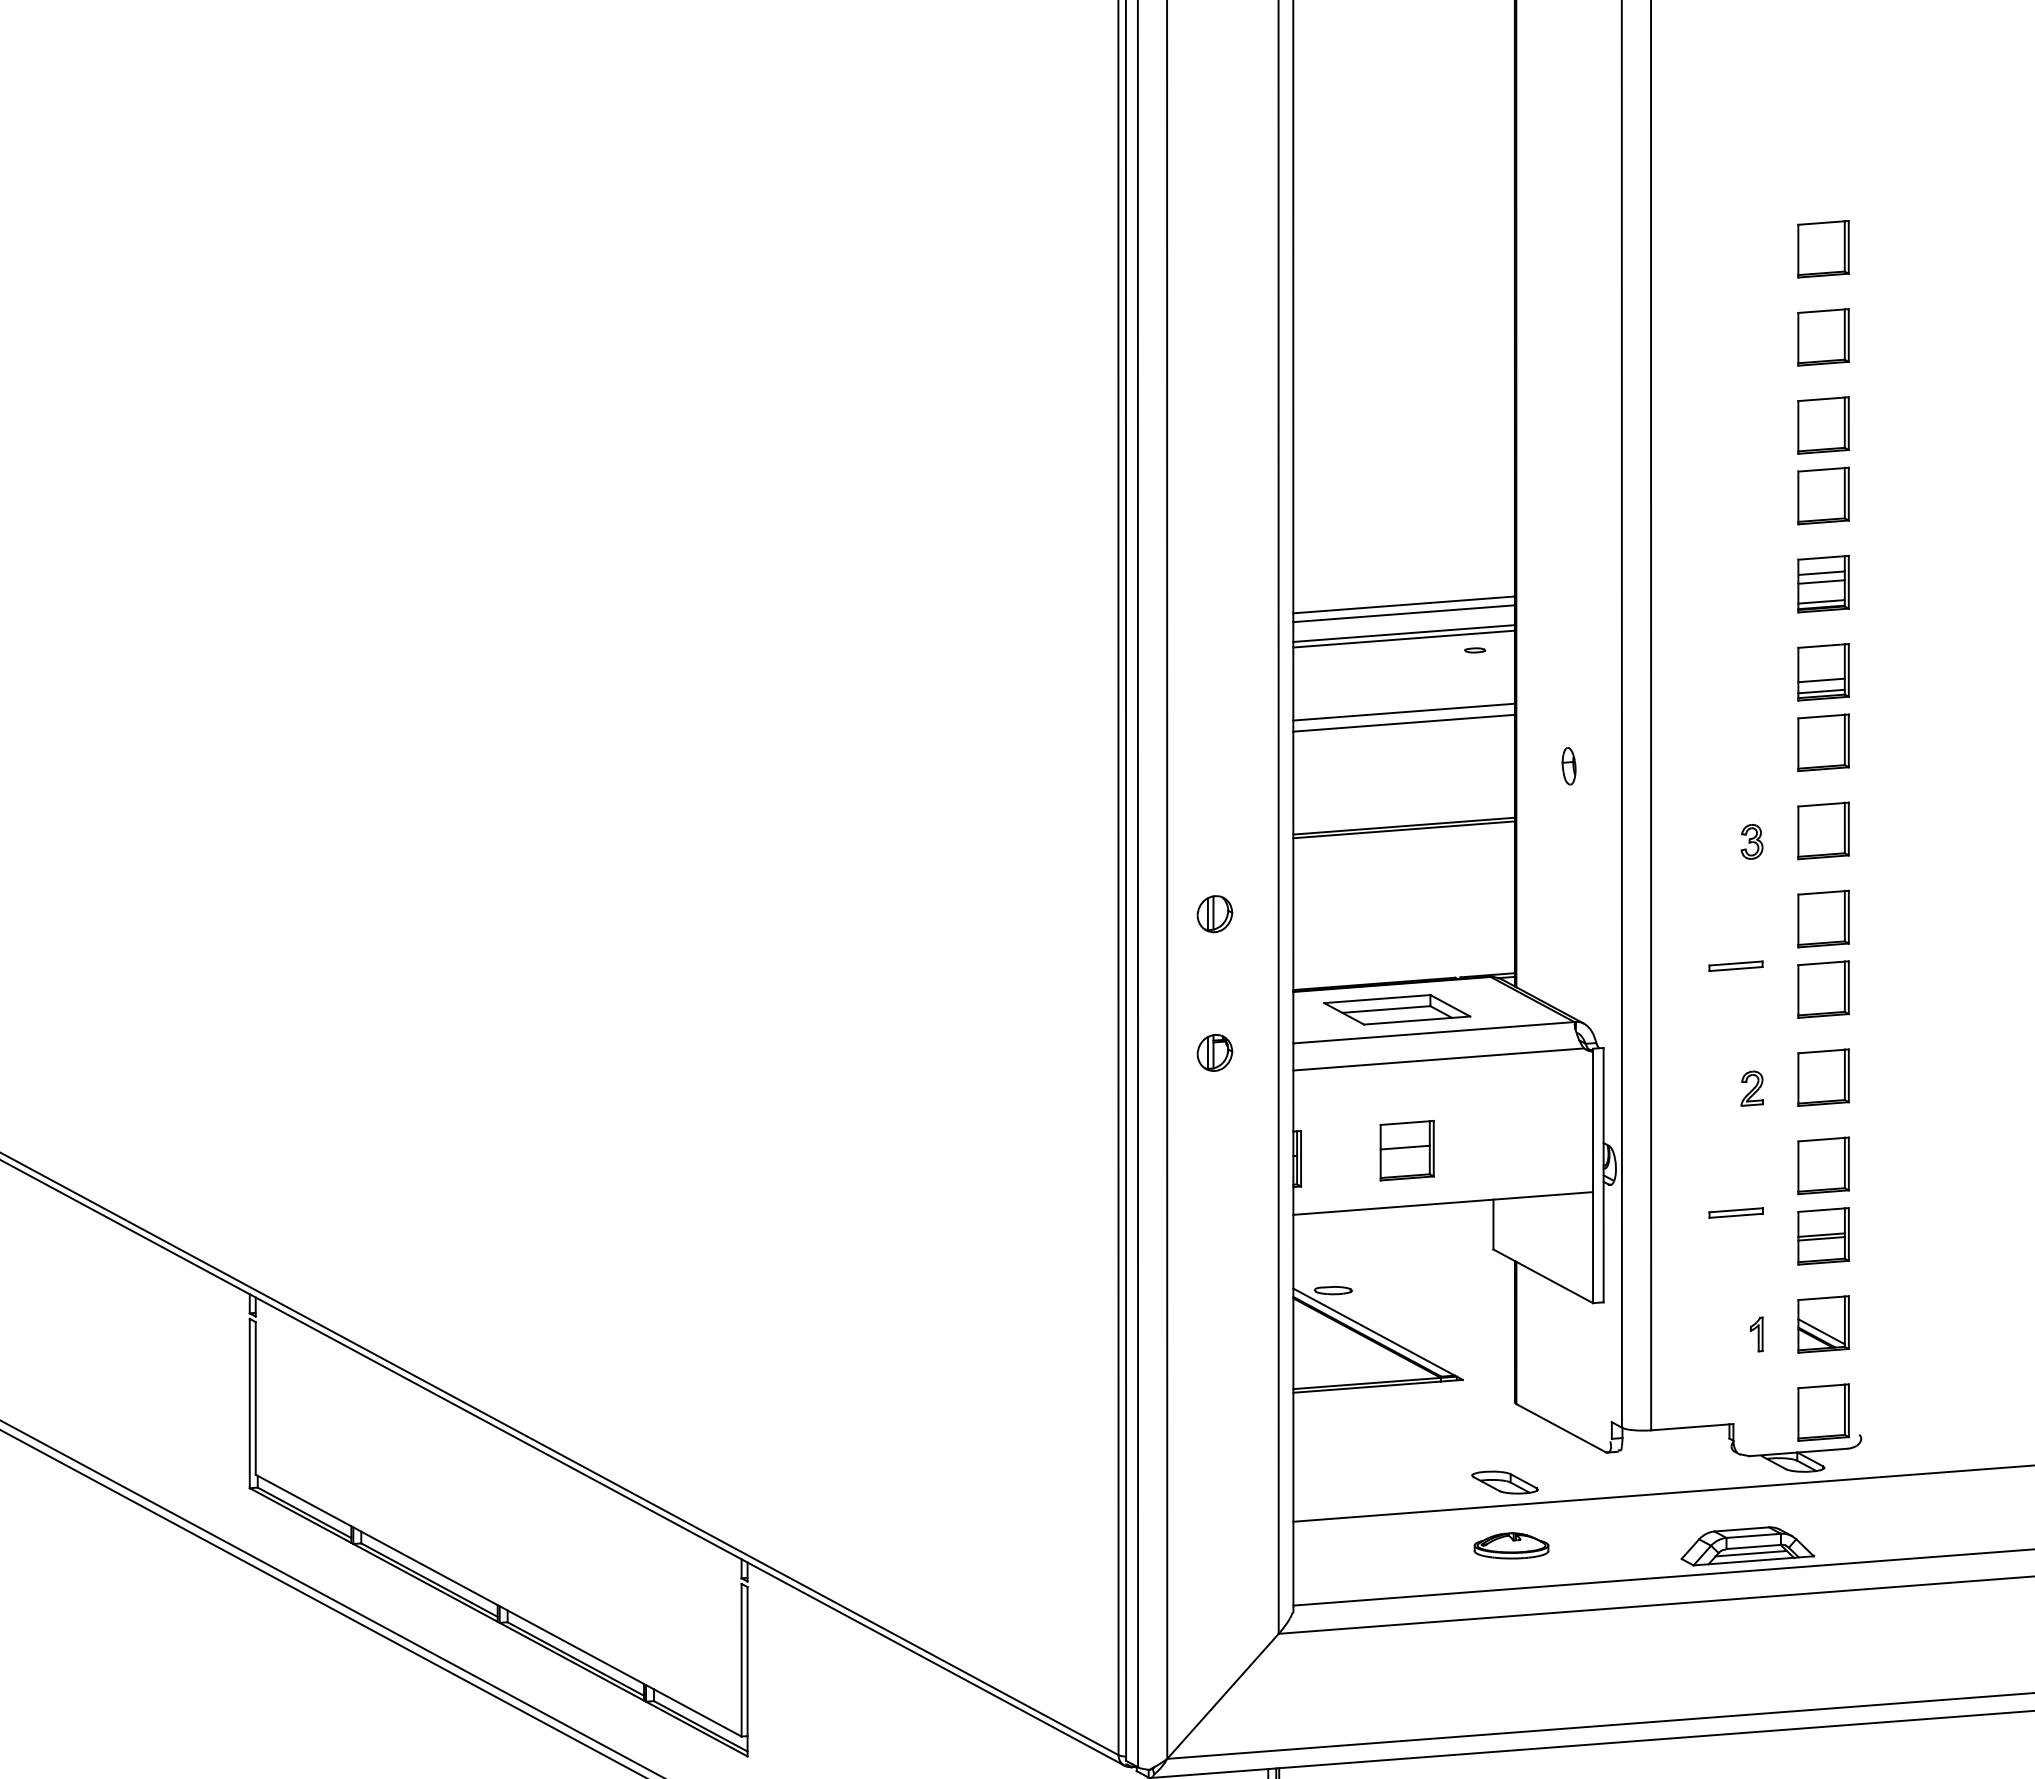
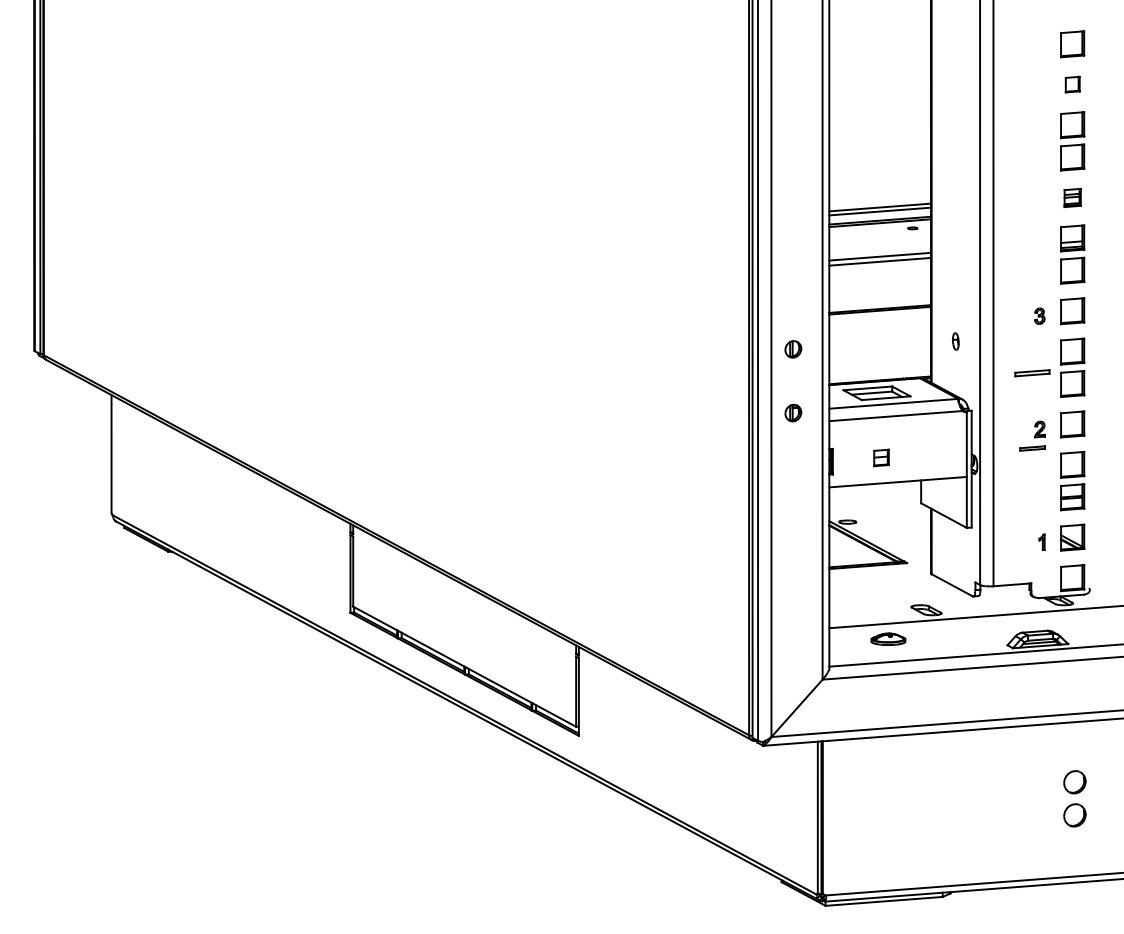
part: (1823, 336) -> (1072, 84), size x0.6
part: (1823, 583) -> (1072, 197), size x0.7
part: (1568, 766) -> (955, 341), moved
part: (1736, 966) -> (1032, 373), size x1.4
part: (1407, 1149) -> (881, 457), size x0.6
part: (1736, 1212) -> (1032, 448), moved
part: (1511, 1544) -> (888, 638), moved

